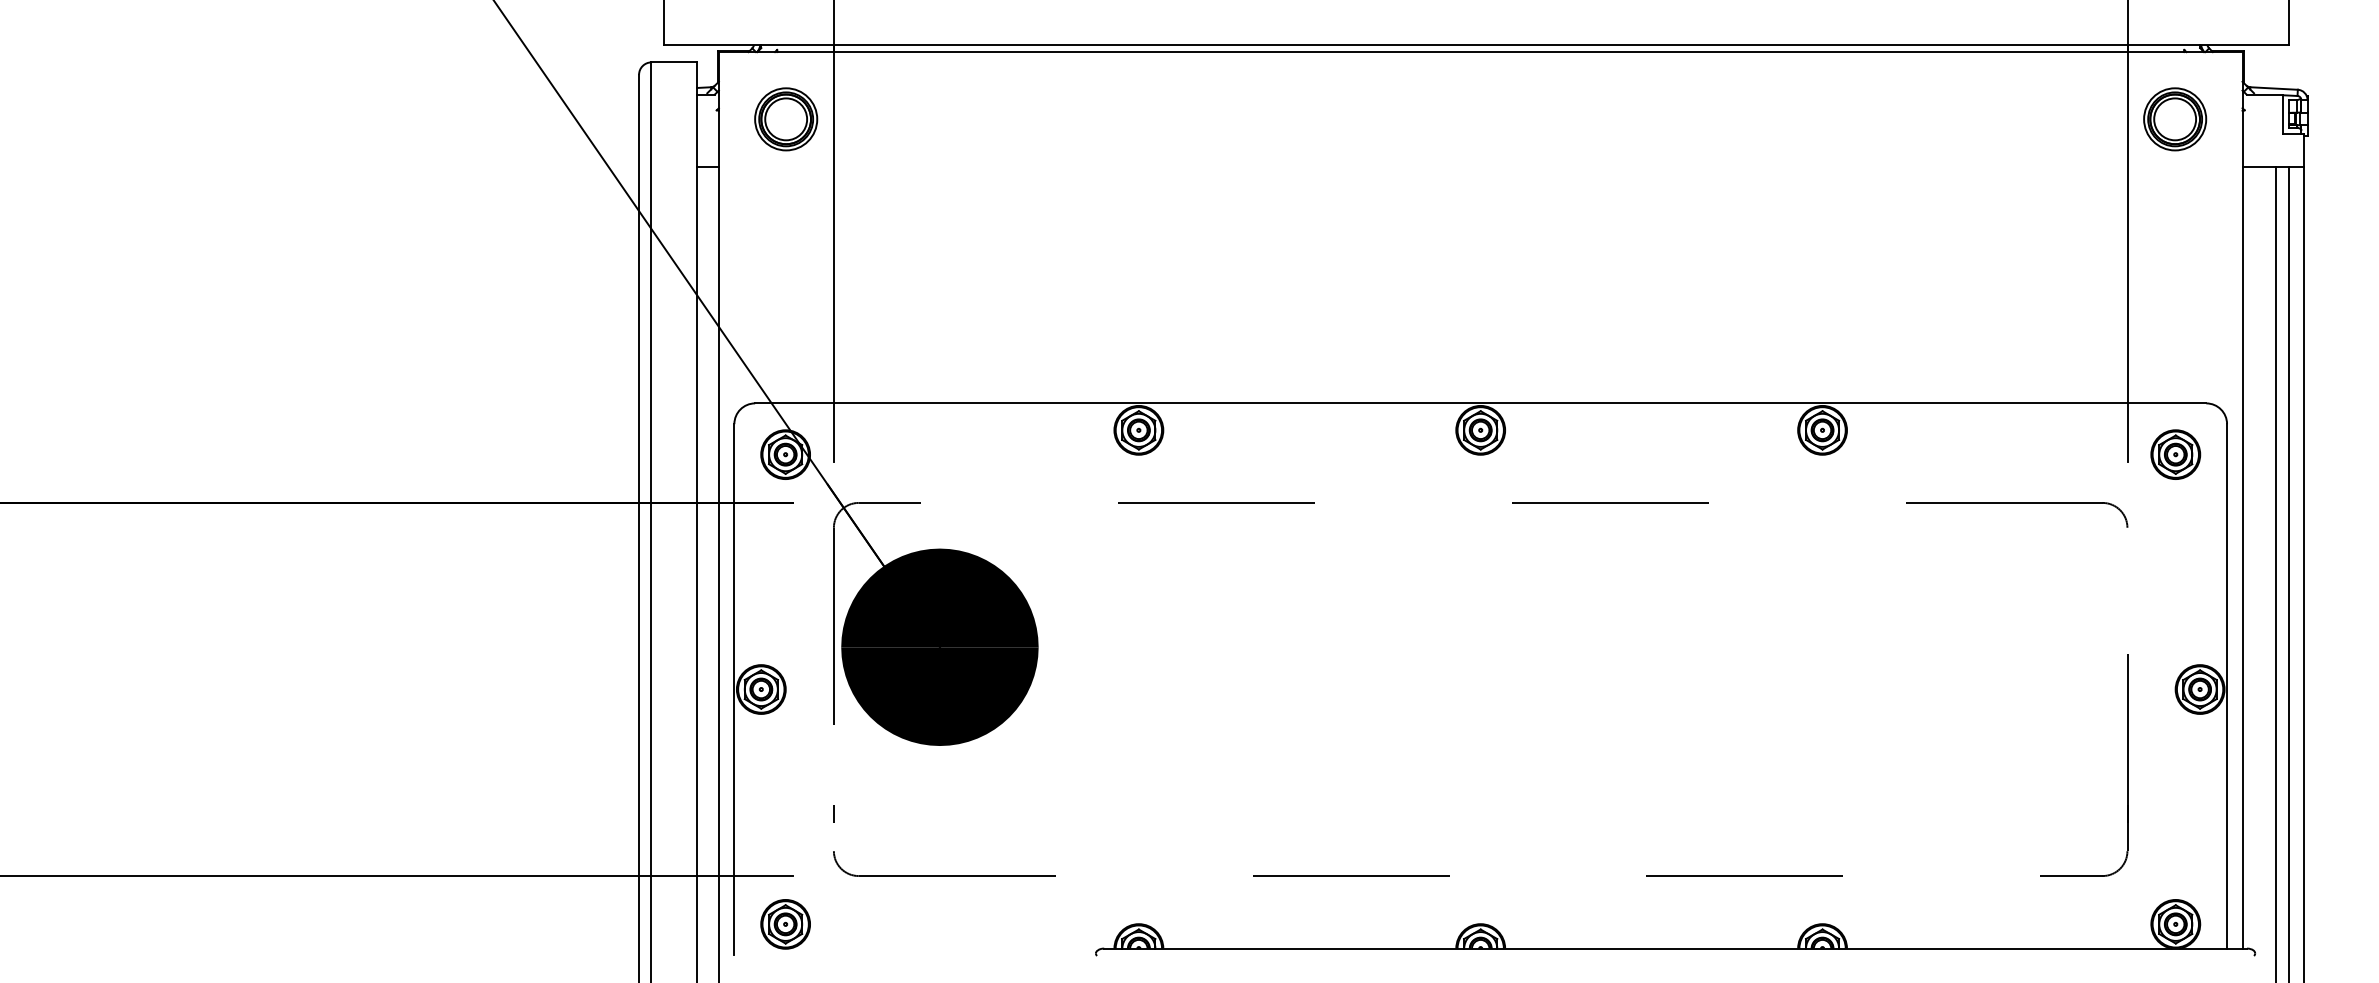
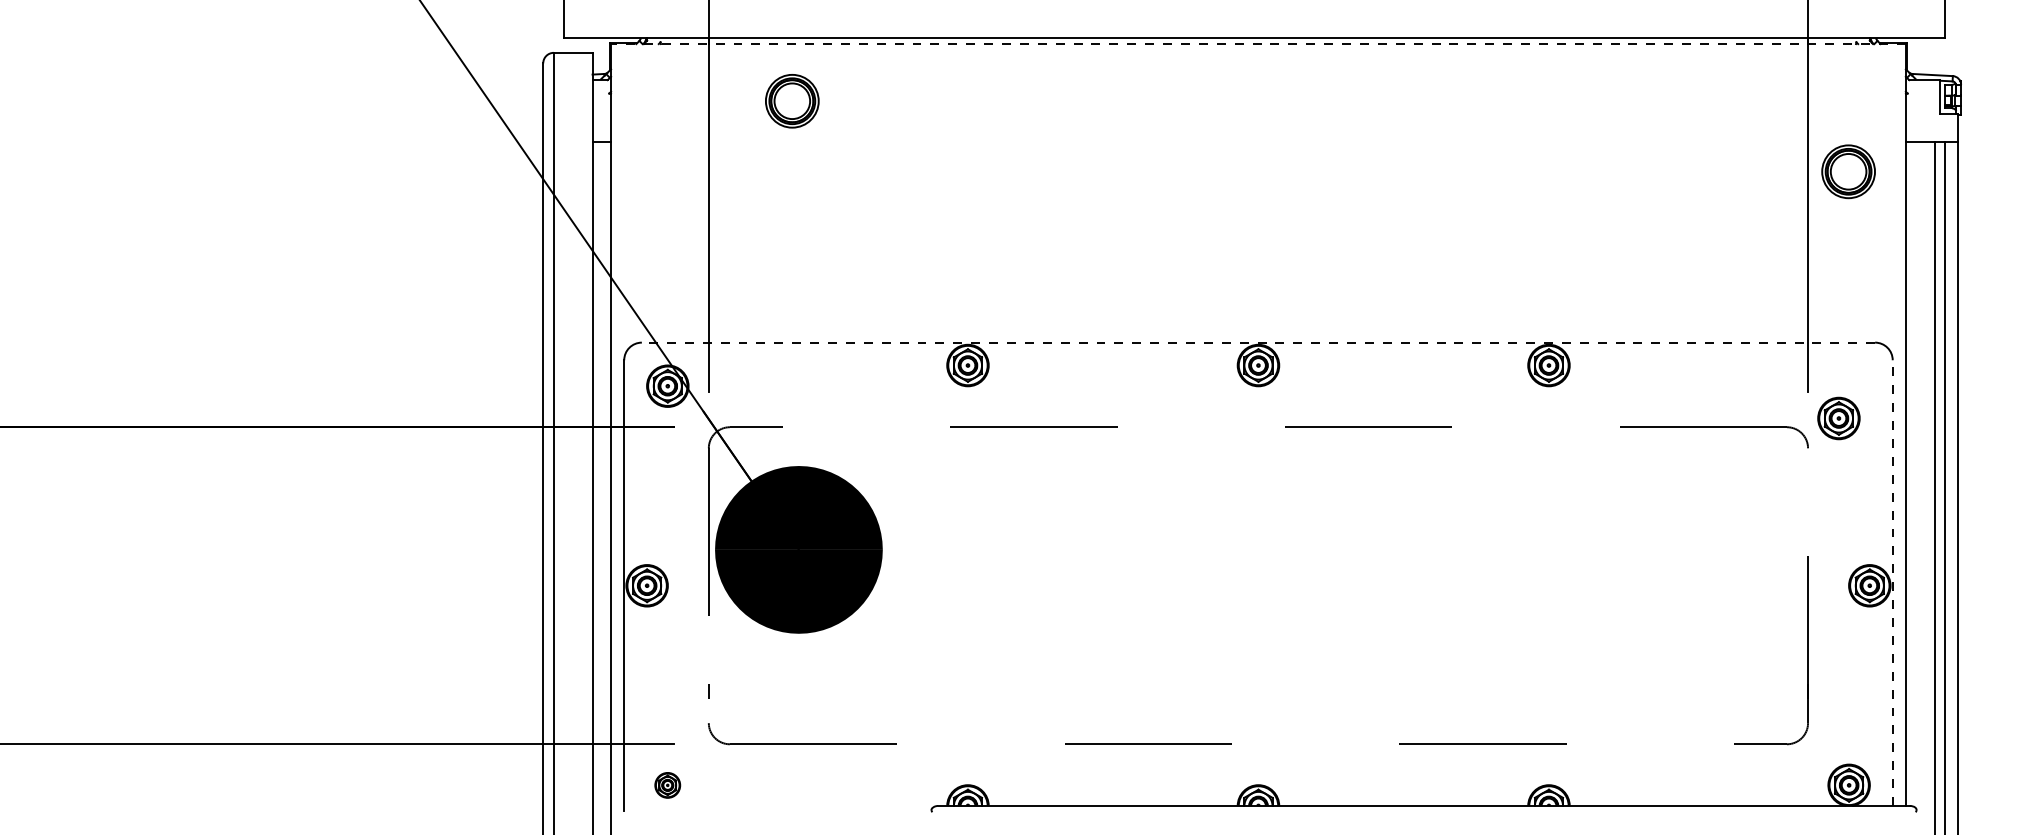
line: (1480, 52) -> (1258, 44), solid -> dashed
part: (786, 119) -> (792, 101), moved
part: (2175, 119) -> (1848, 171), moved
line: (1480, 403) -> (1258, 342), solid -> dashed
part: (2175, 454) -> (1838, 418), moved
line: (2227, 685) -> (1893, 582), solid -> dashed
part: (785, 924) -> (667, 785), size x0.6

